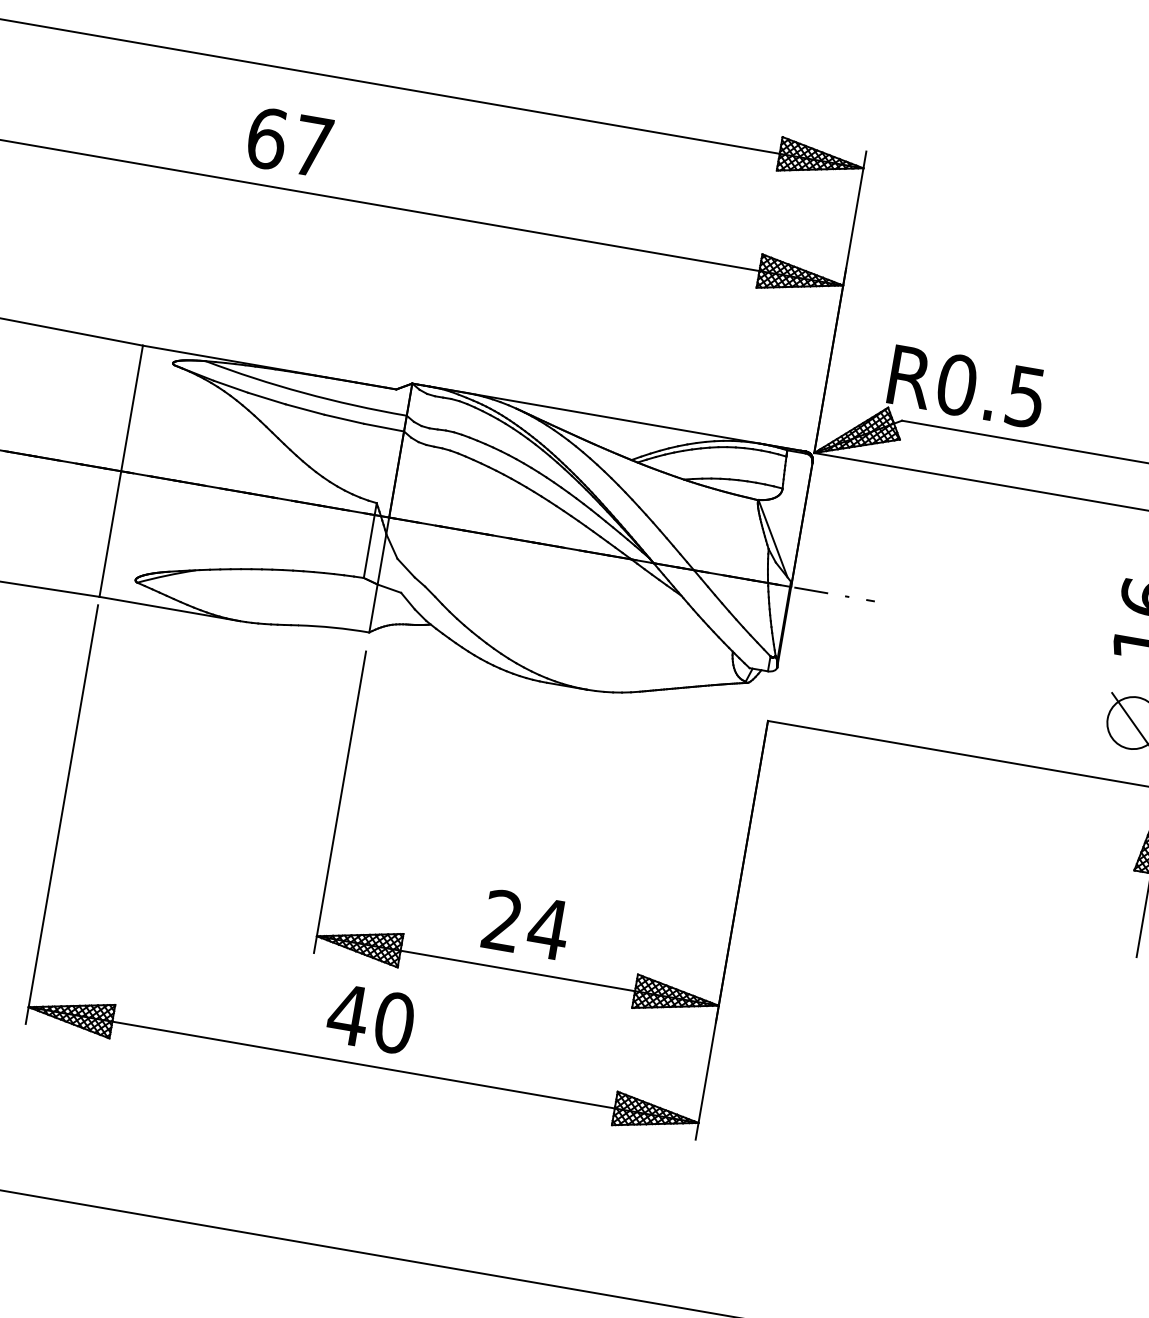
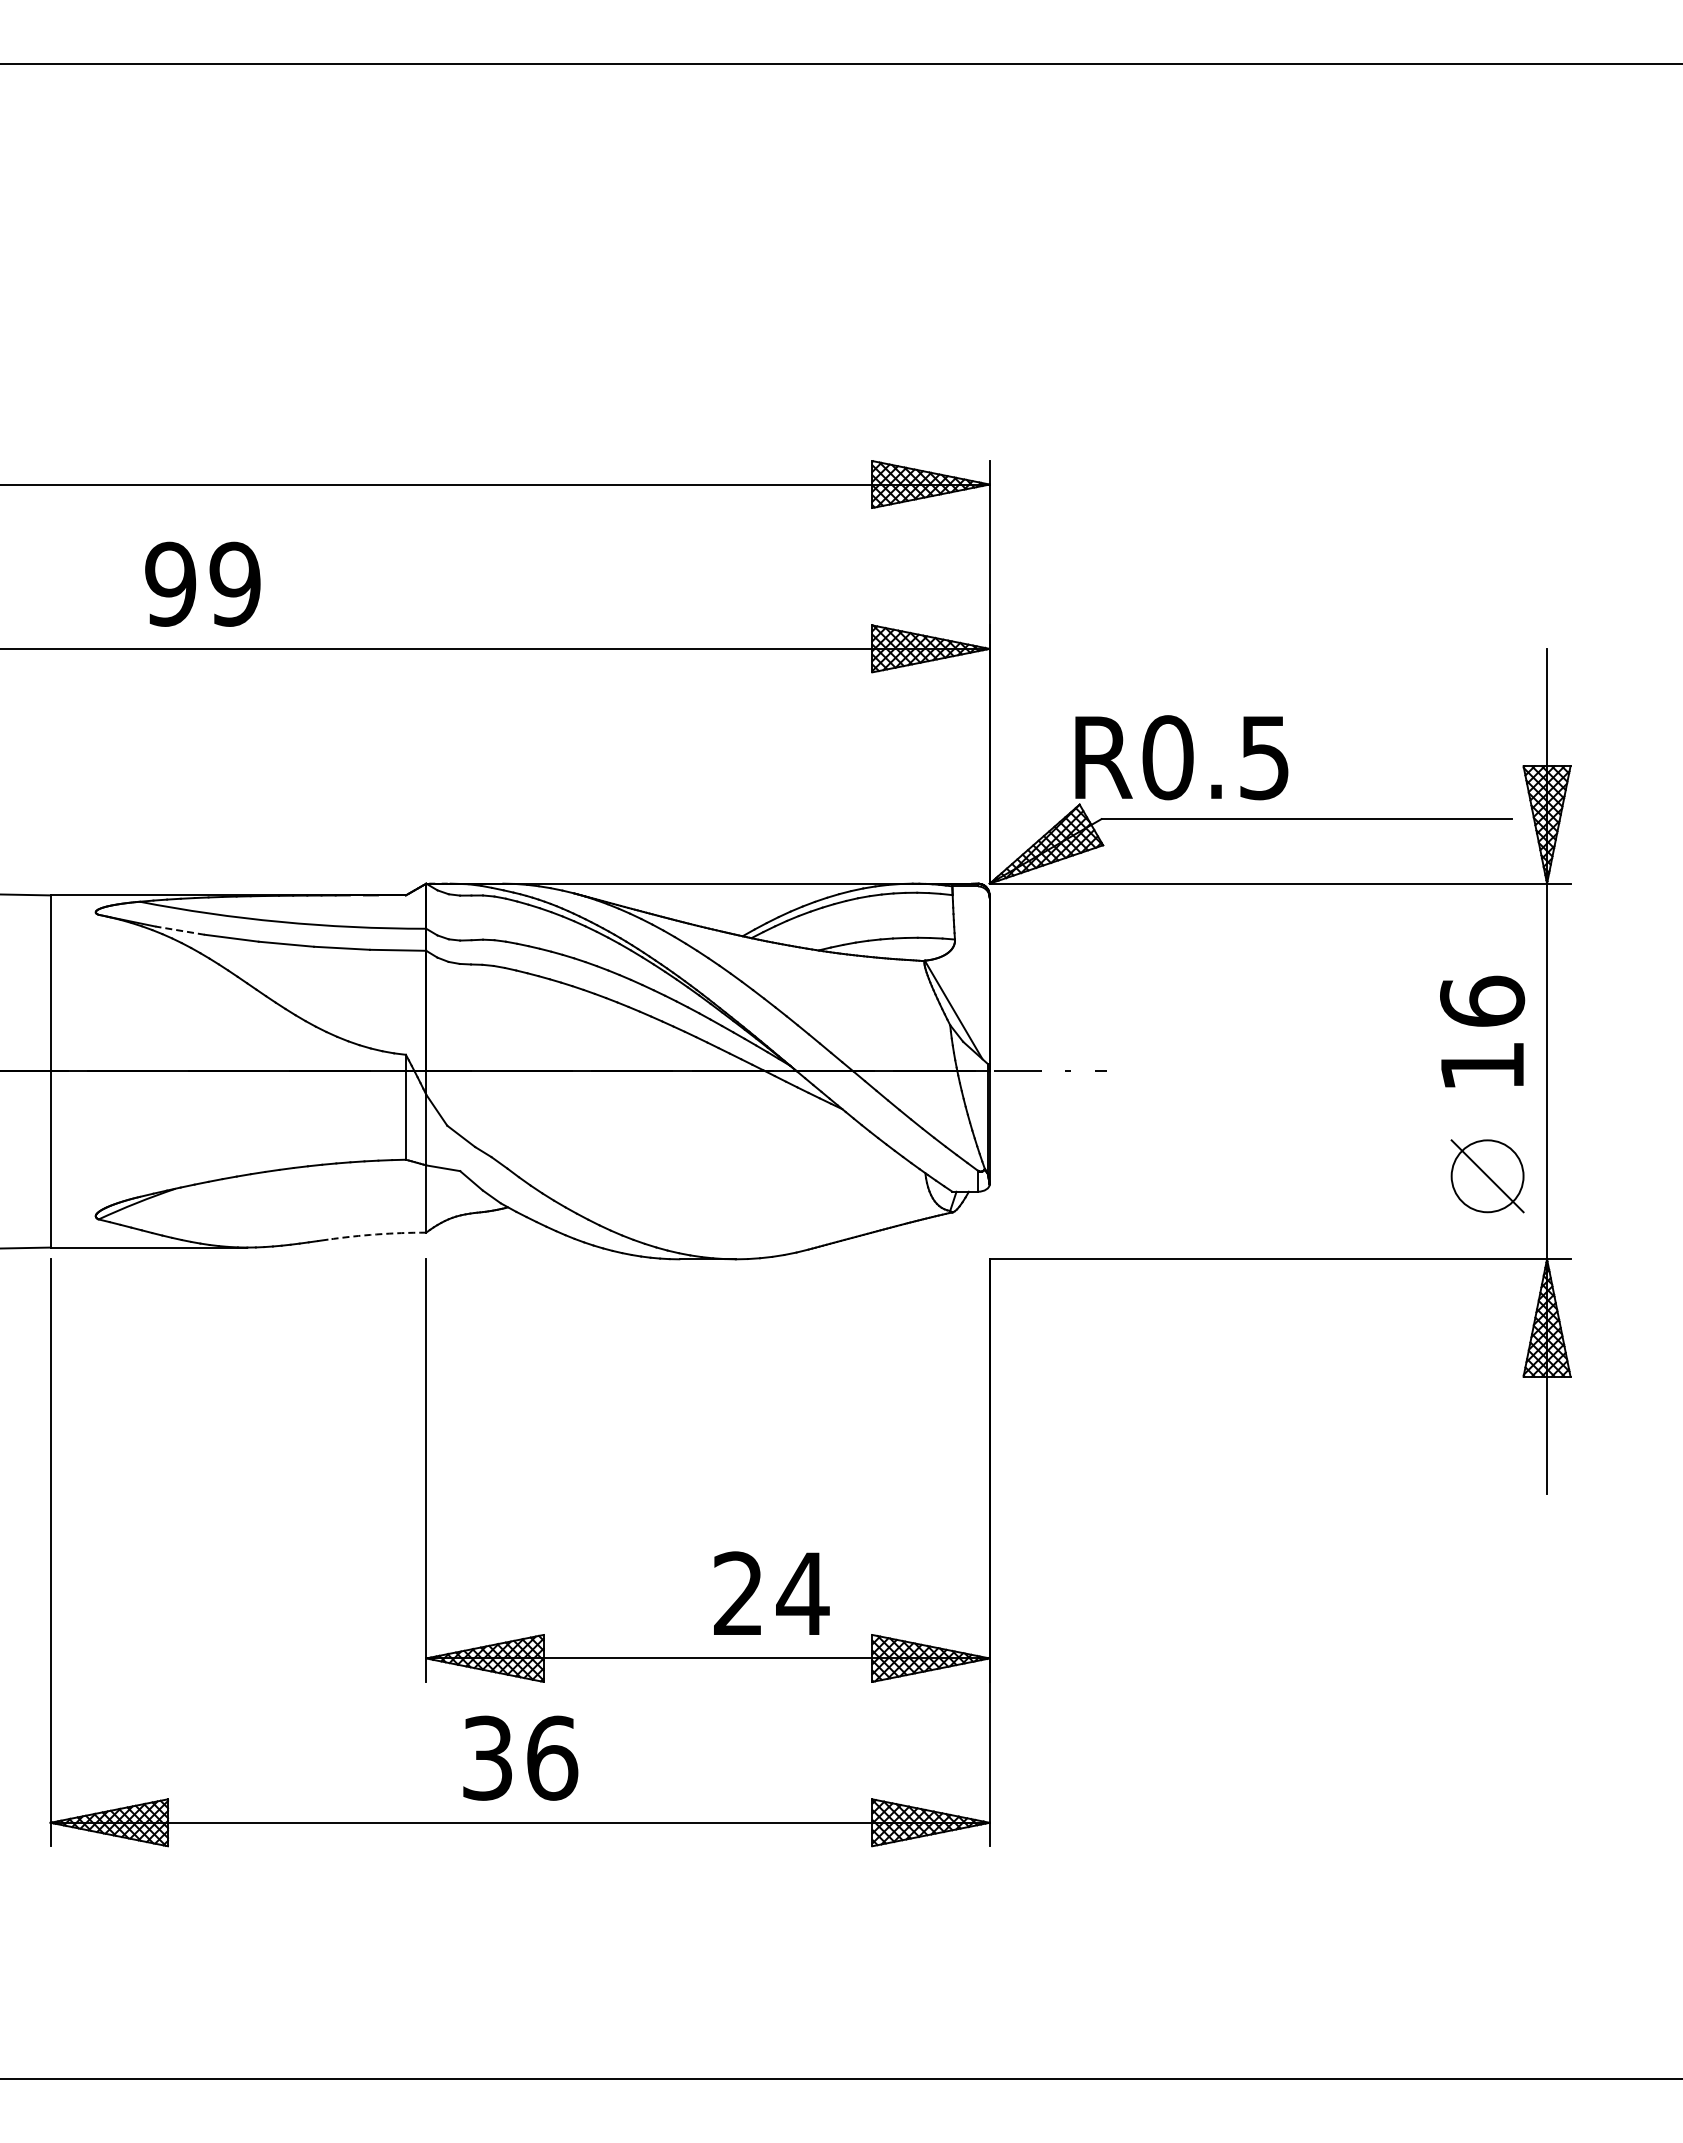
text: (289, 141) -> (202, 583), 67 -> 99
line: (231, 386) -> (180, 930), solid -> dashed
arc: (333, 627) -> (376, 1234), solid -> dashed
text: (526, 923) -> (771, 1592), moved
text: (371, 1018) -> (519, 1757), 40 -> 36

